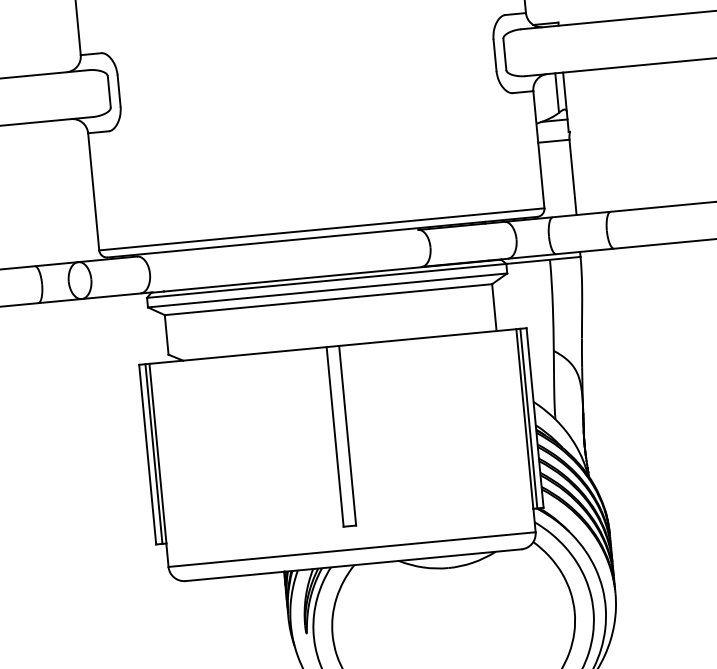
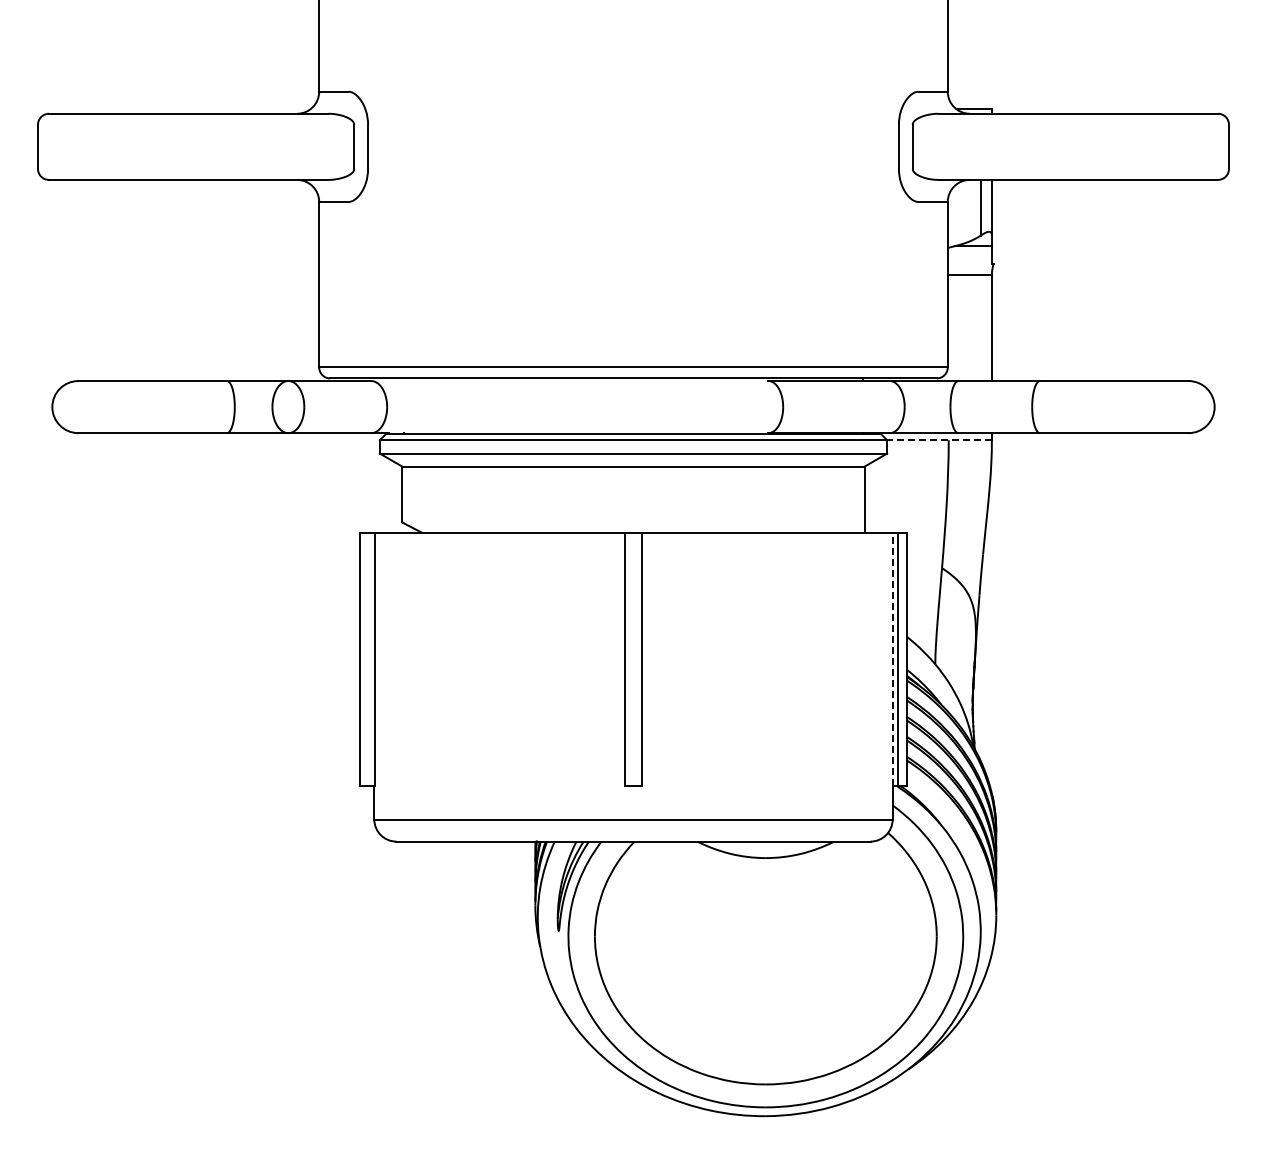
line: (543, 260) -> (939, 440), solid -> dashed
line: (524, 418) -> (892, 659), solid -> dashed
line: (153, 453) -> (368, 659), removed

